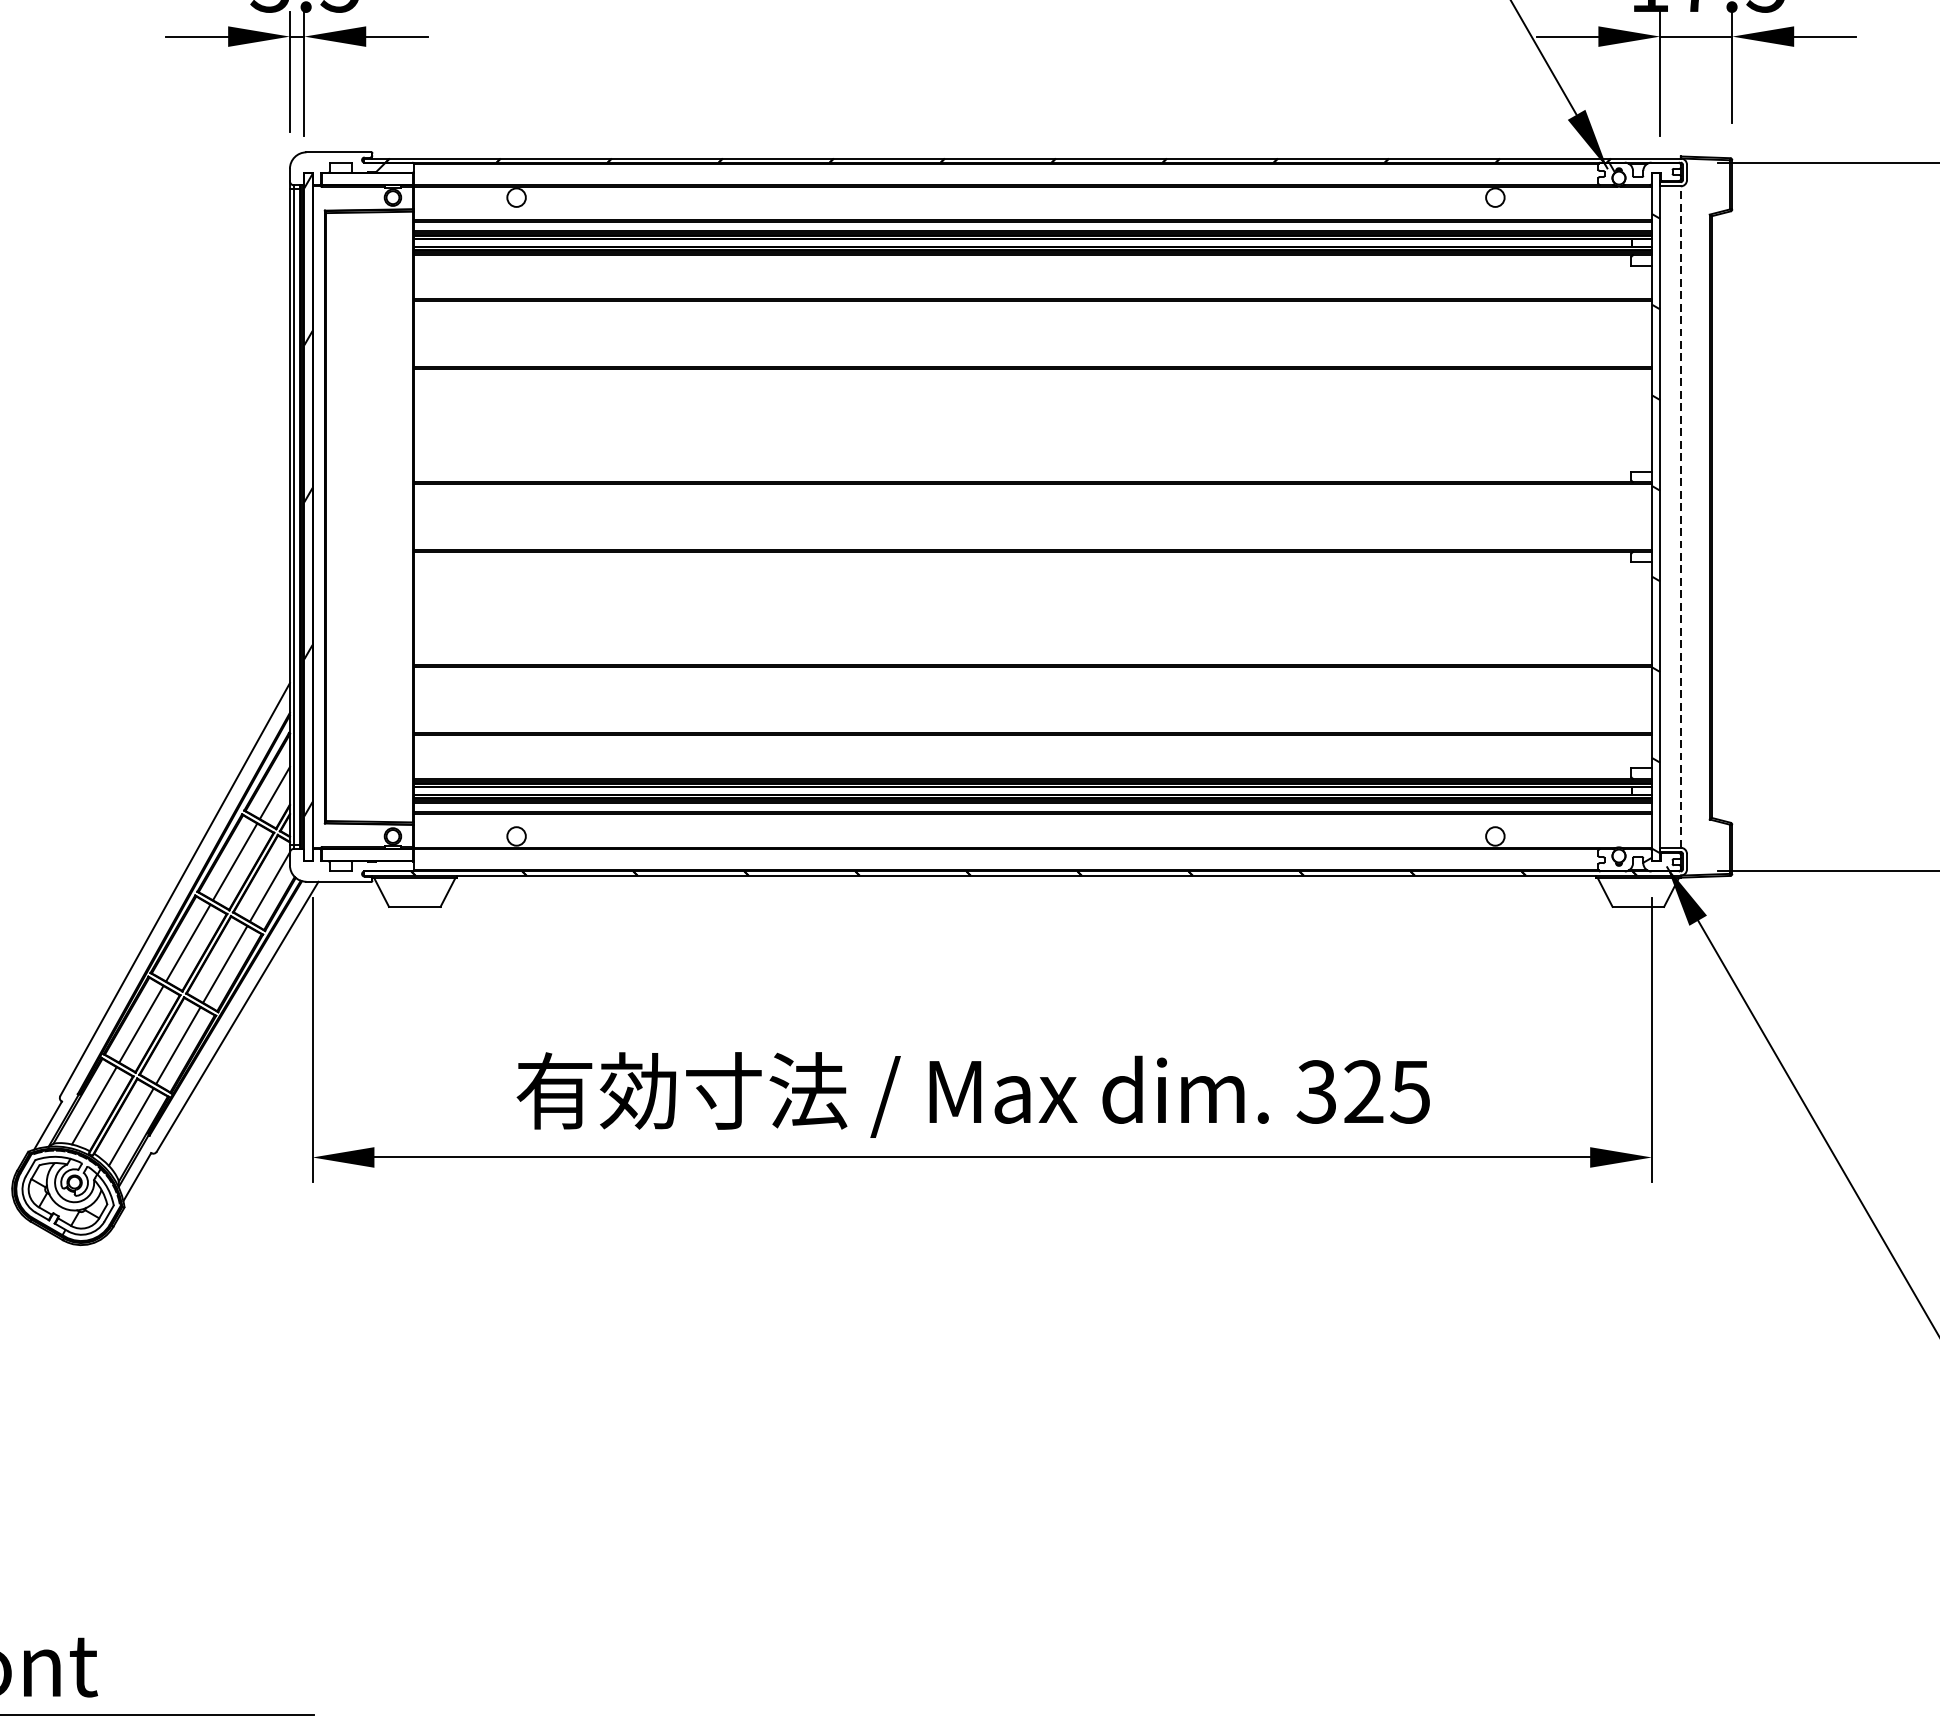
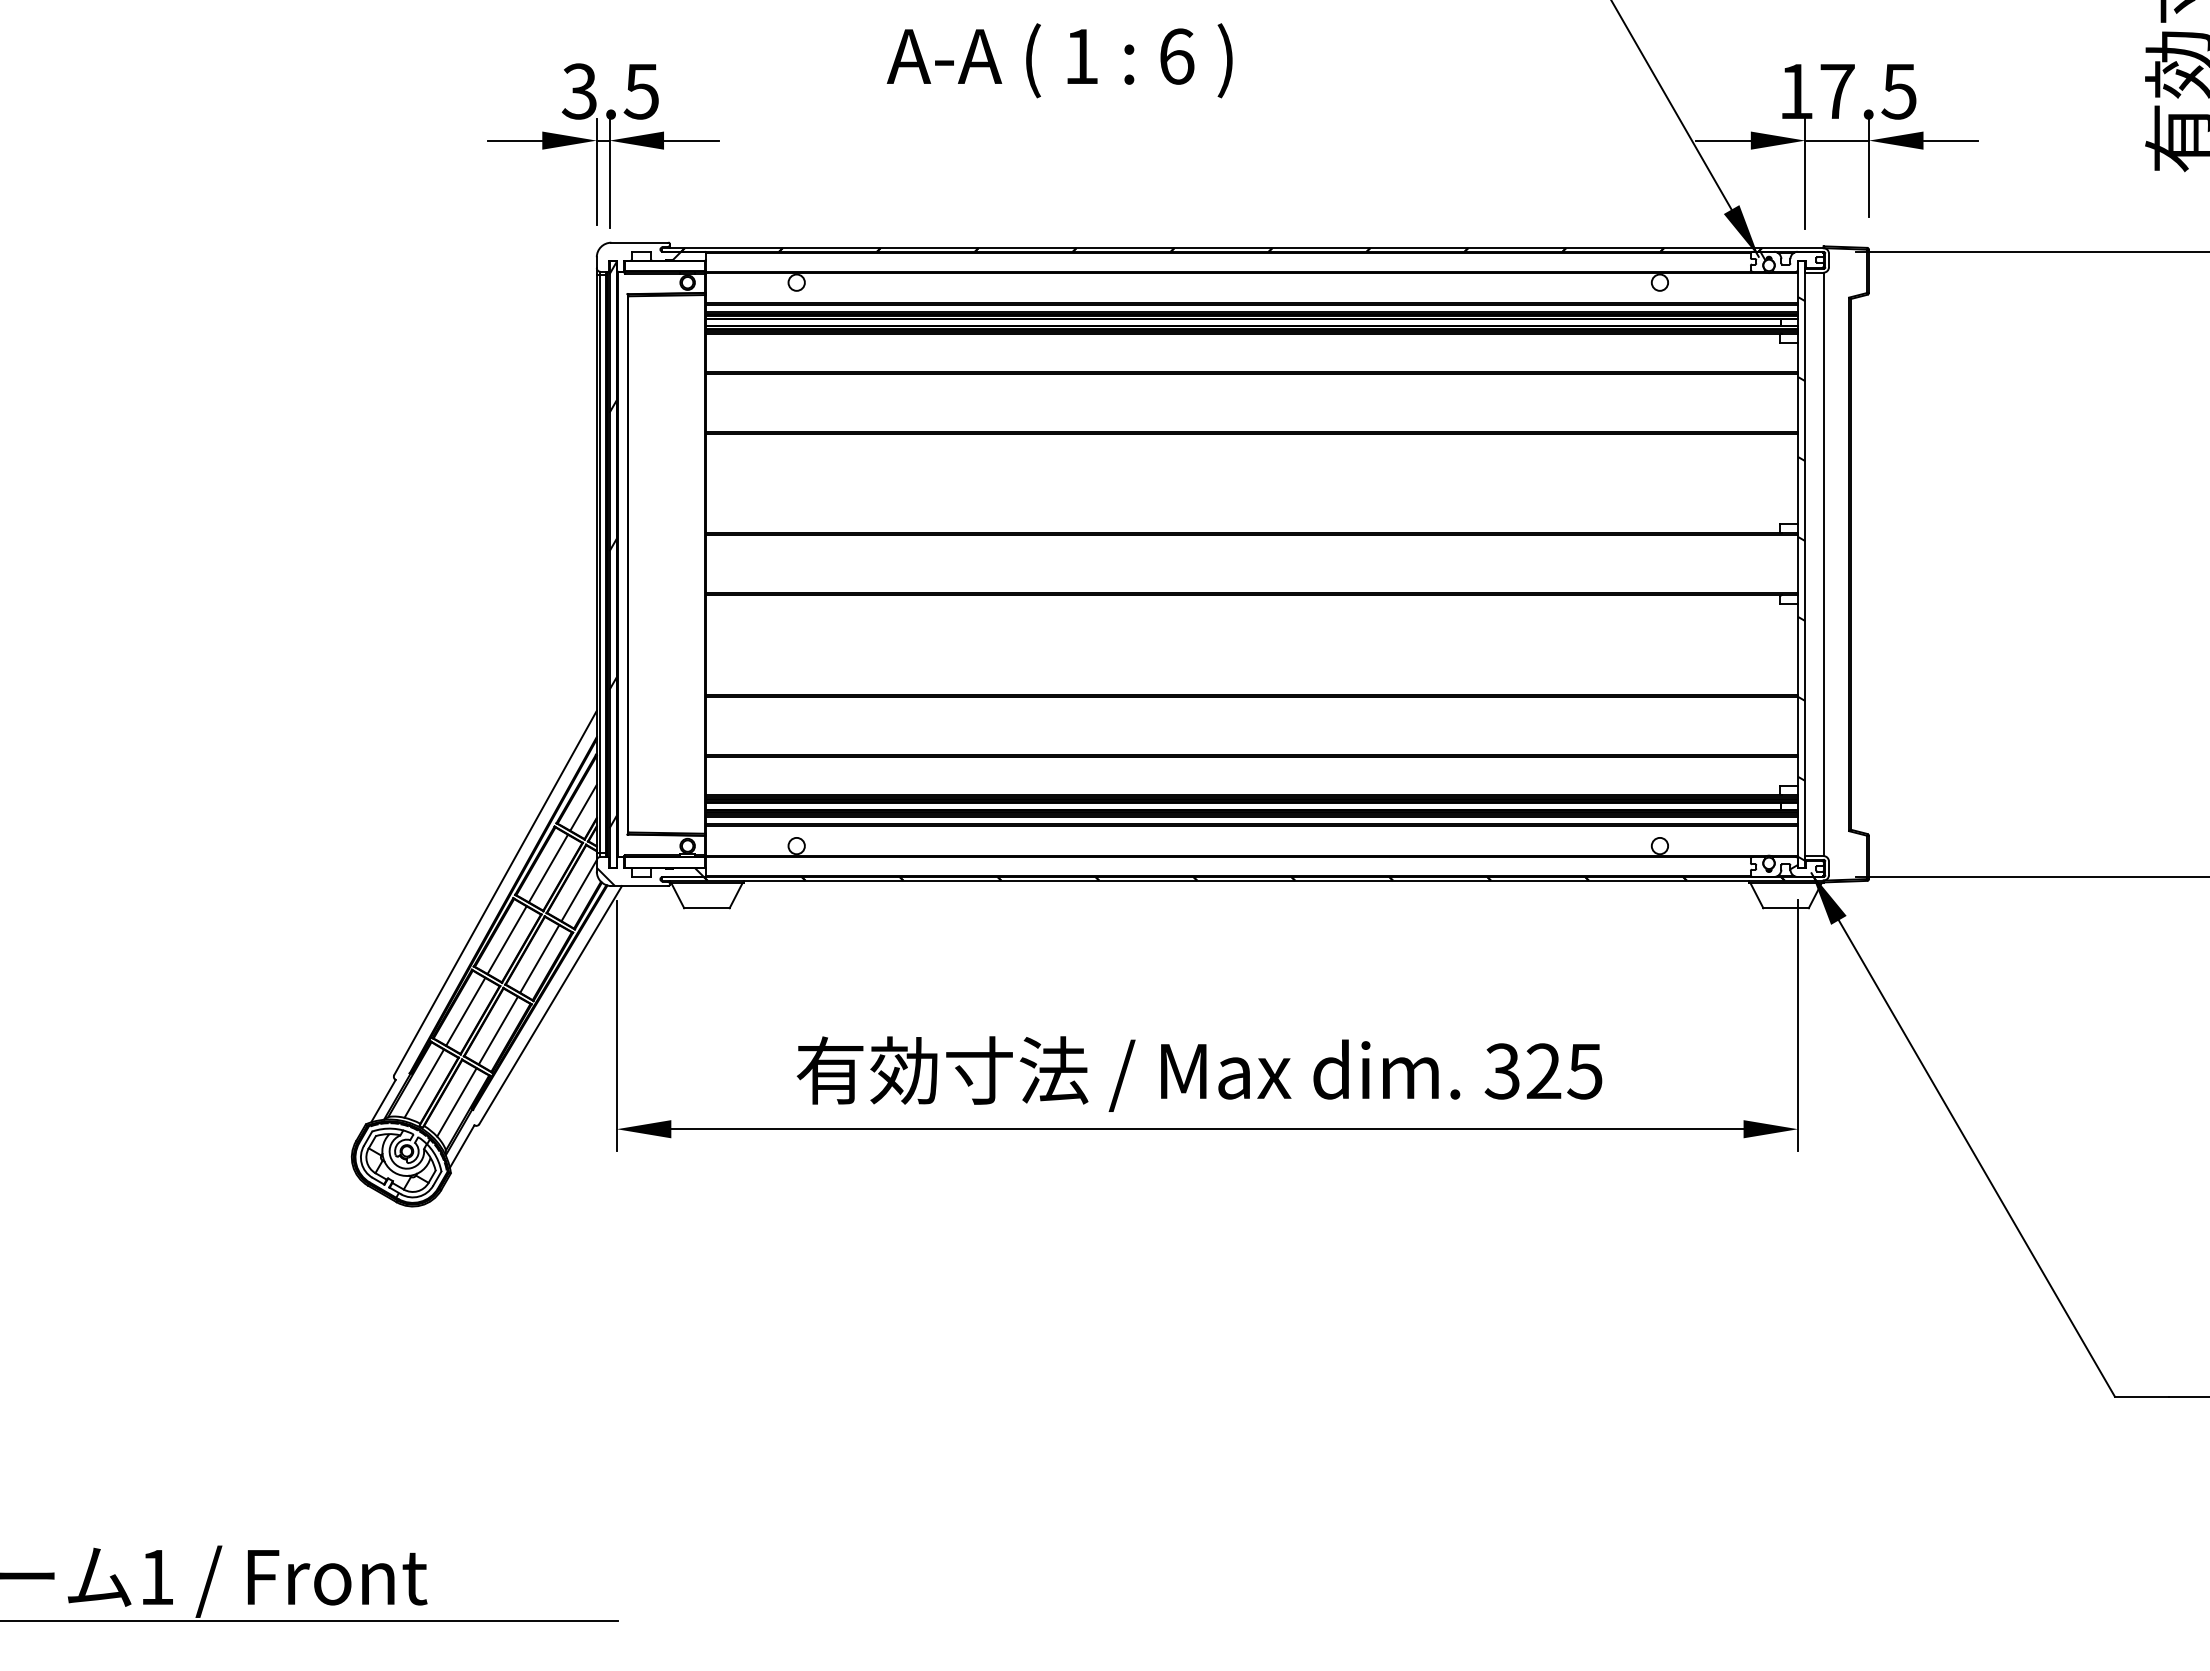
line: (1680, 517) -> (1823, 564), dashed -> solid
hatch: (349, 870) -> (649, 876), added

